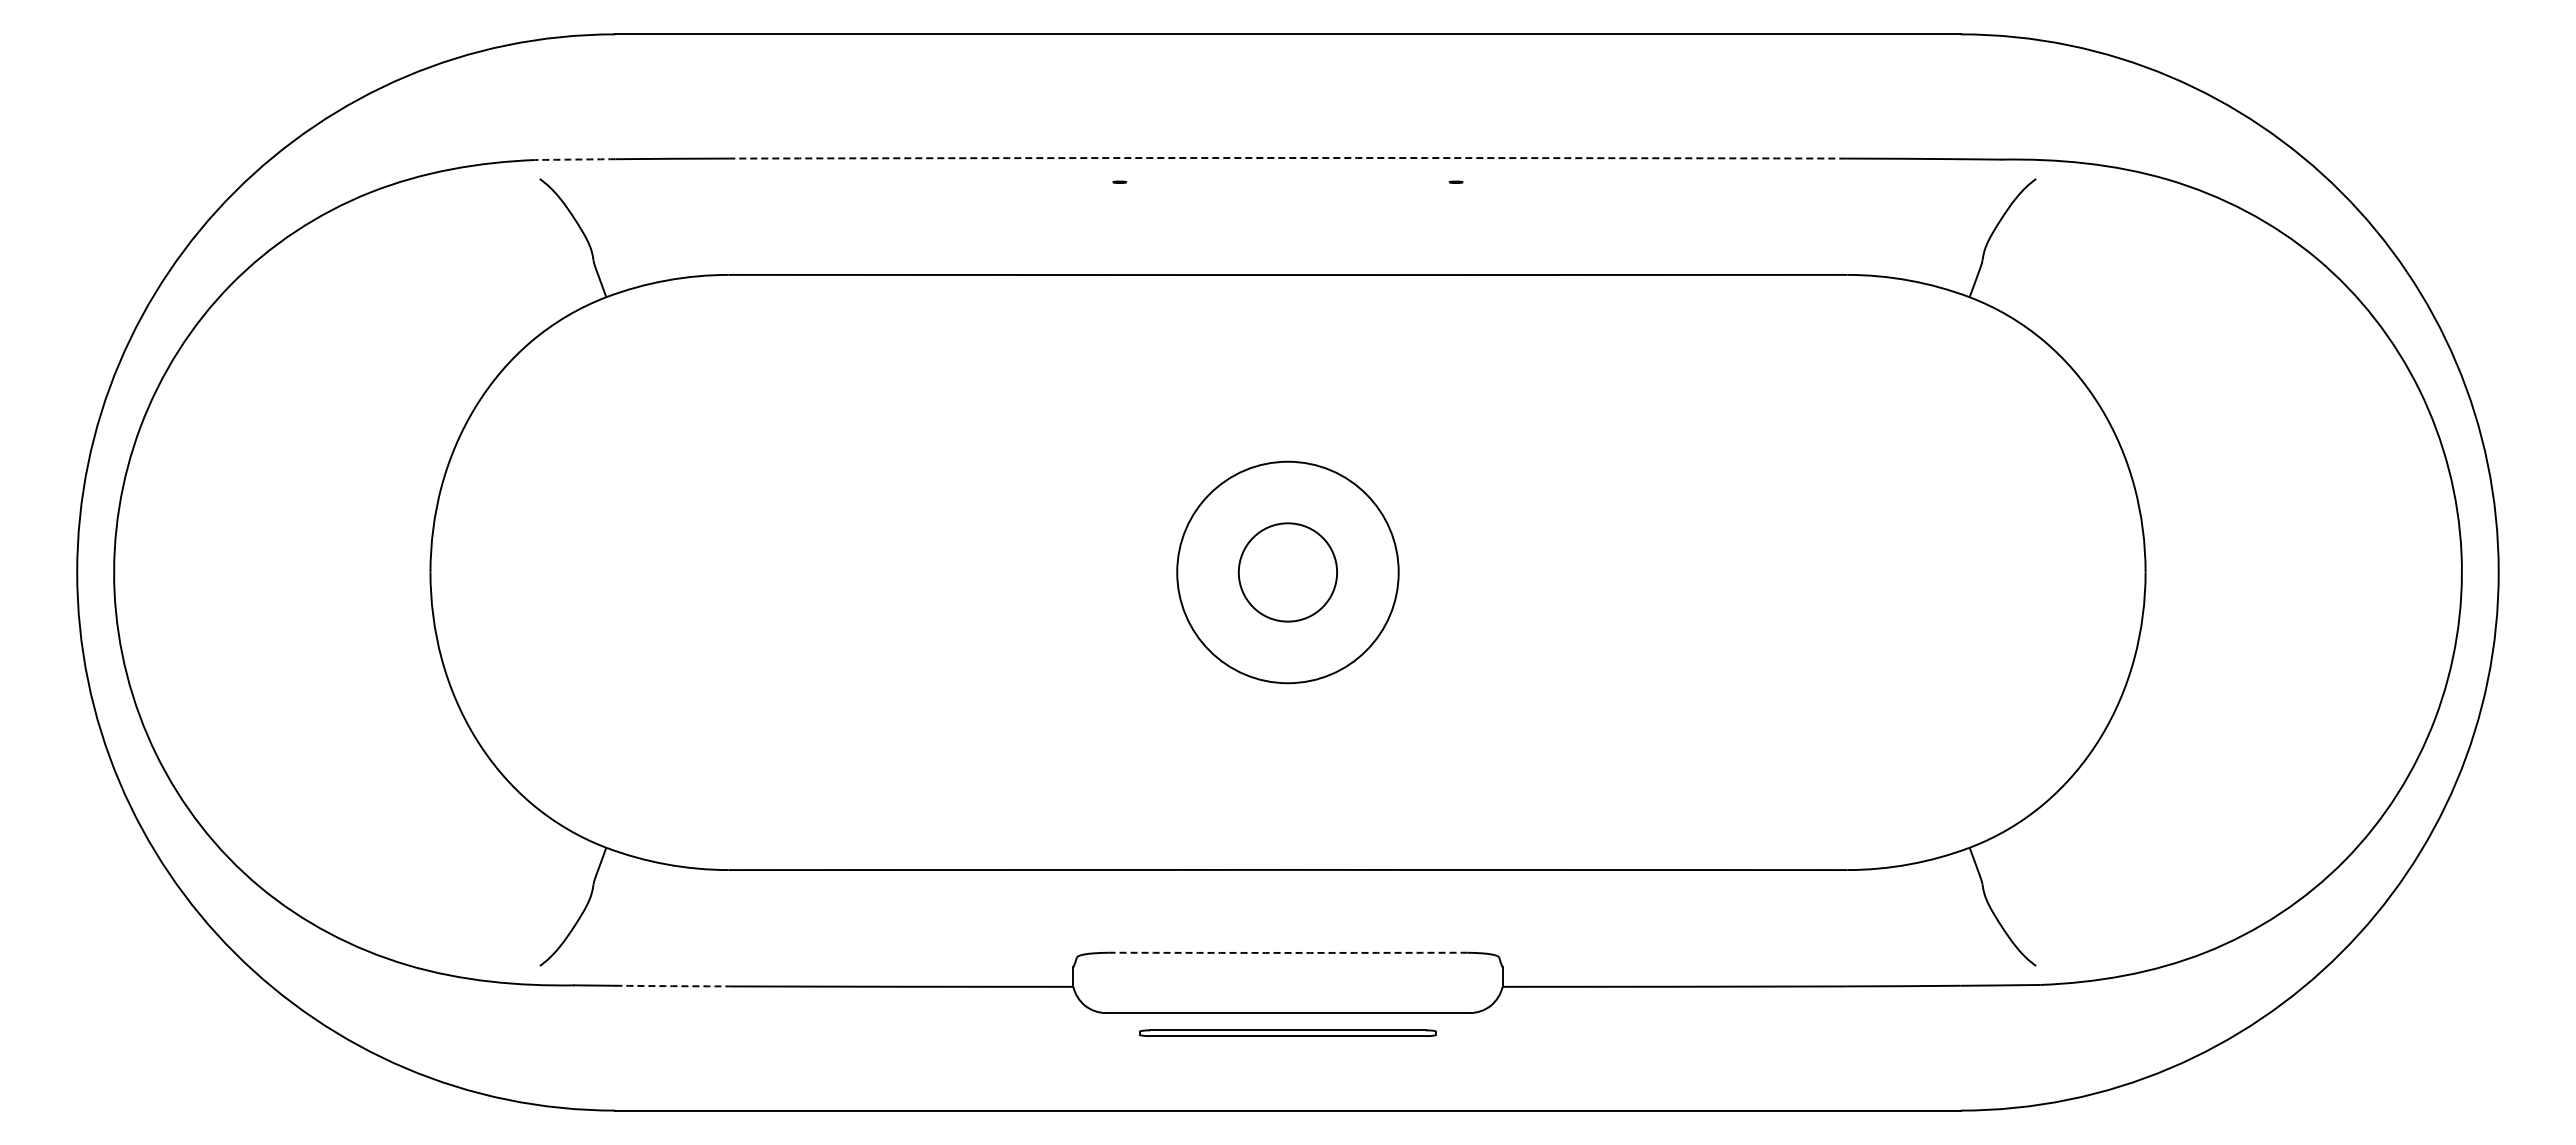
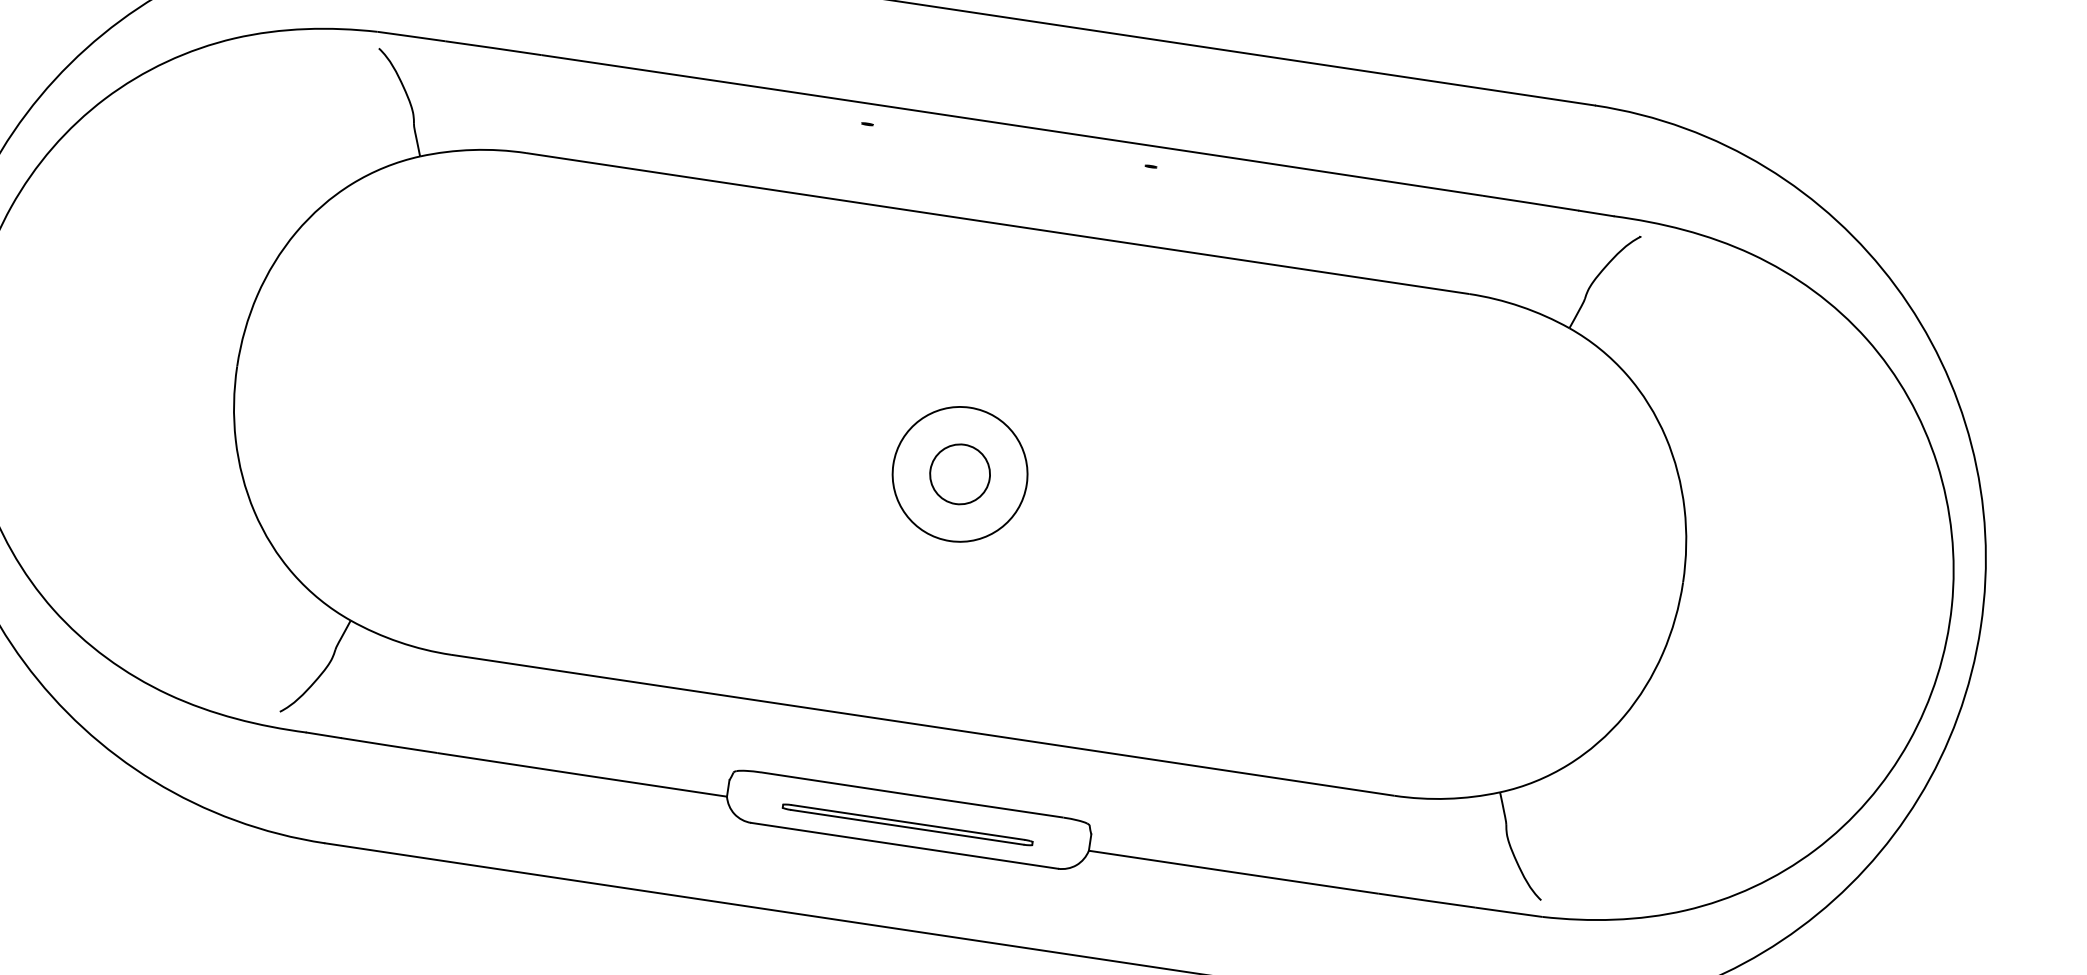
arc: (1287, 158) -> (1011, 125), dashed -> solid
arc: (575, 159) -> (411, 36), dashed -> solid
circle: (1287, 572) -> (959, 474), size x0.71
circle: (1287, 572) -> (959, 474), size x0.71
arc: (1287, 952) -> (911, 794), dashed -> solid
arc: (672, 986) -> (389, 745), dashed -> solid
part: (1287, 1032) -> (907, 824), moved

